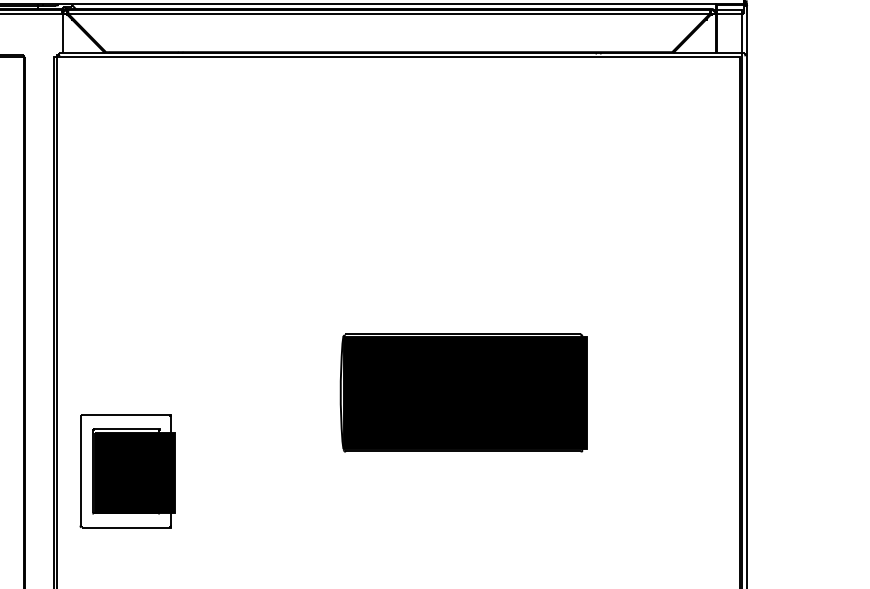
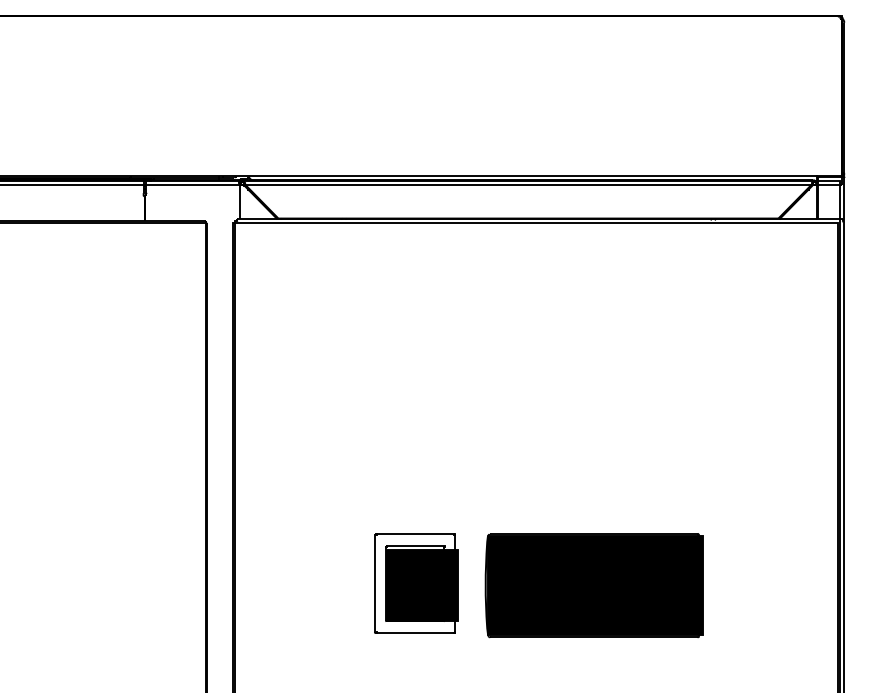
part: (462, 392) -> (593, 585), moved
part: (127, 471) -> (416, 583), moved

